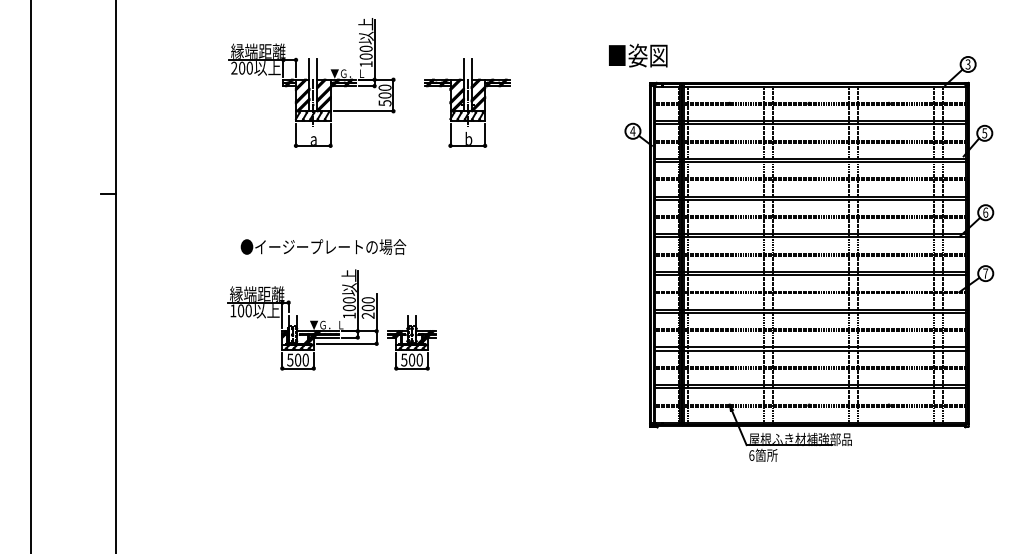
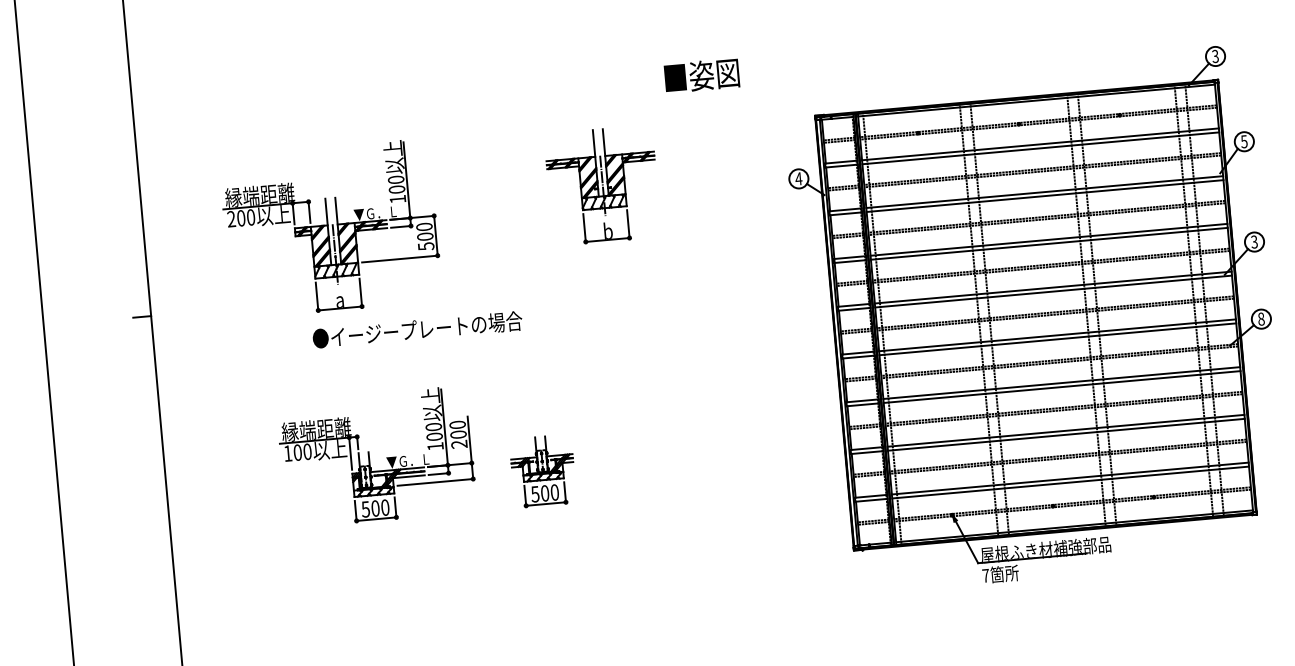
text: (638, 55) -> (702, 75), moved
part: (311, 82) -> (330, 228), moved
part: (467, 102) -> (602, 185), moved
text: (985, 212) -> (1254, 241), 6 -> 3
text: (323, 246) -> (417, 329), moved
text: (985, 273) -> (1261, 319), 7 -> 8
part: (302, 319) -> (376, 456), moved
text: (751, 455) -> (985, 575), 6 -> 7

